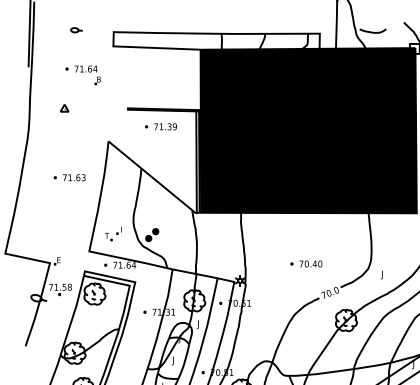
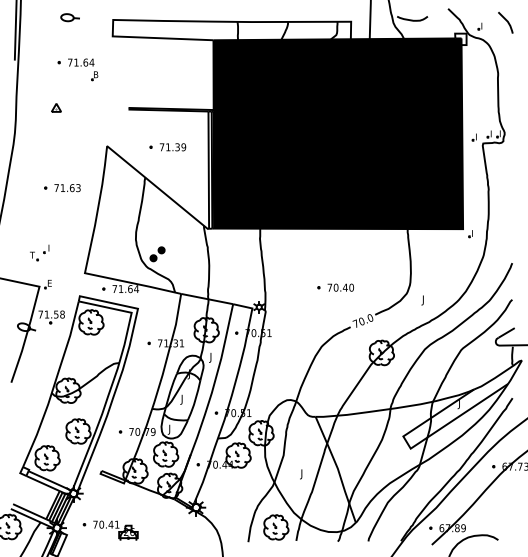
part: (75, 30) -> (69, 17), size x1.43
part: (160, 127) -> (167, 147), moved
part: (113, 233) -> (39, 252), moved

